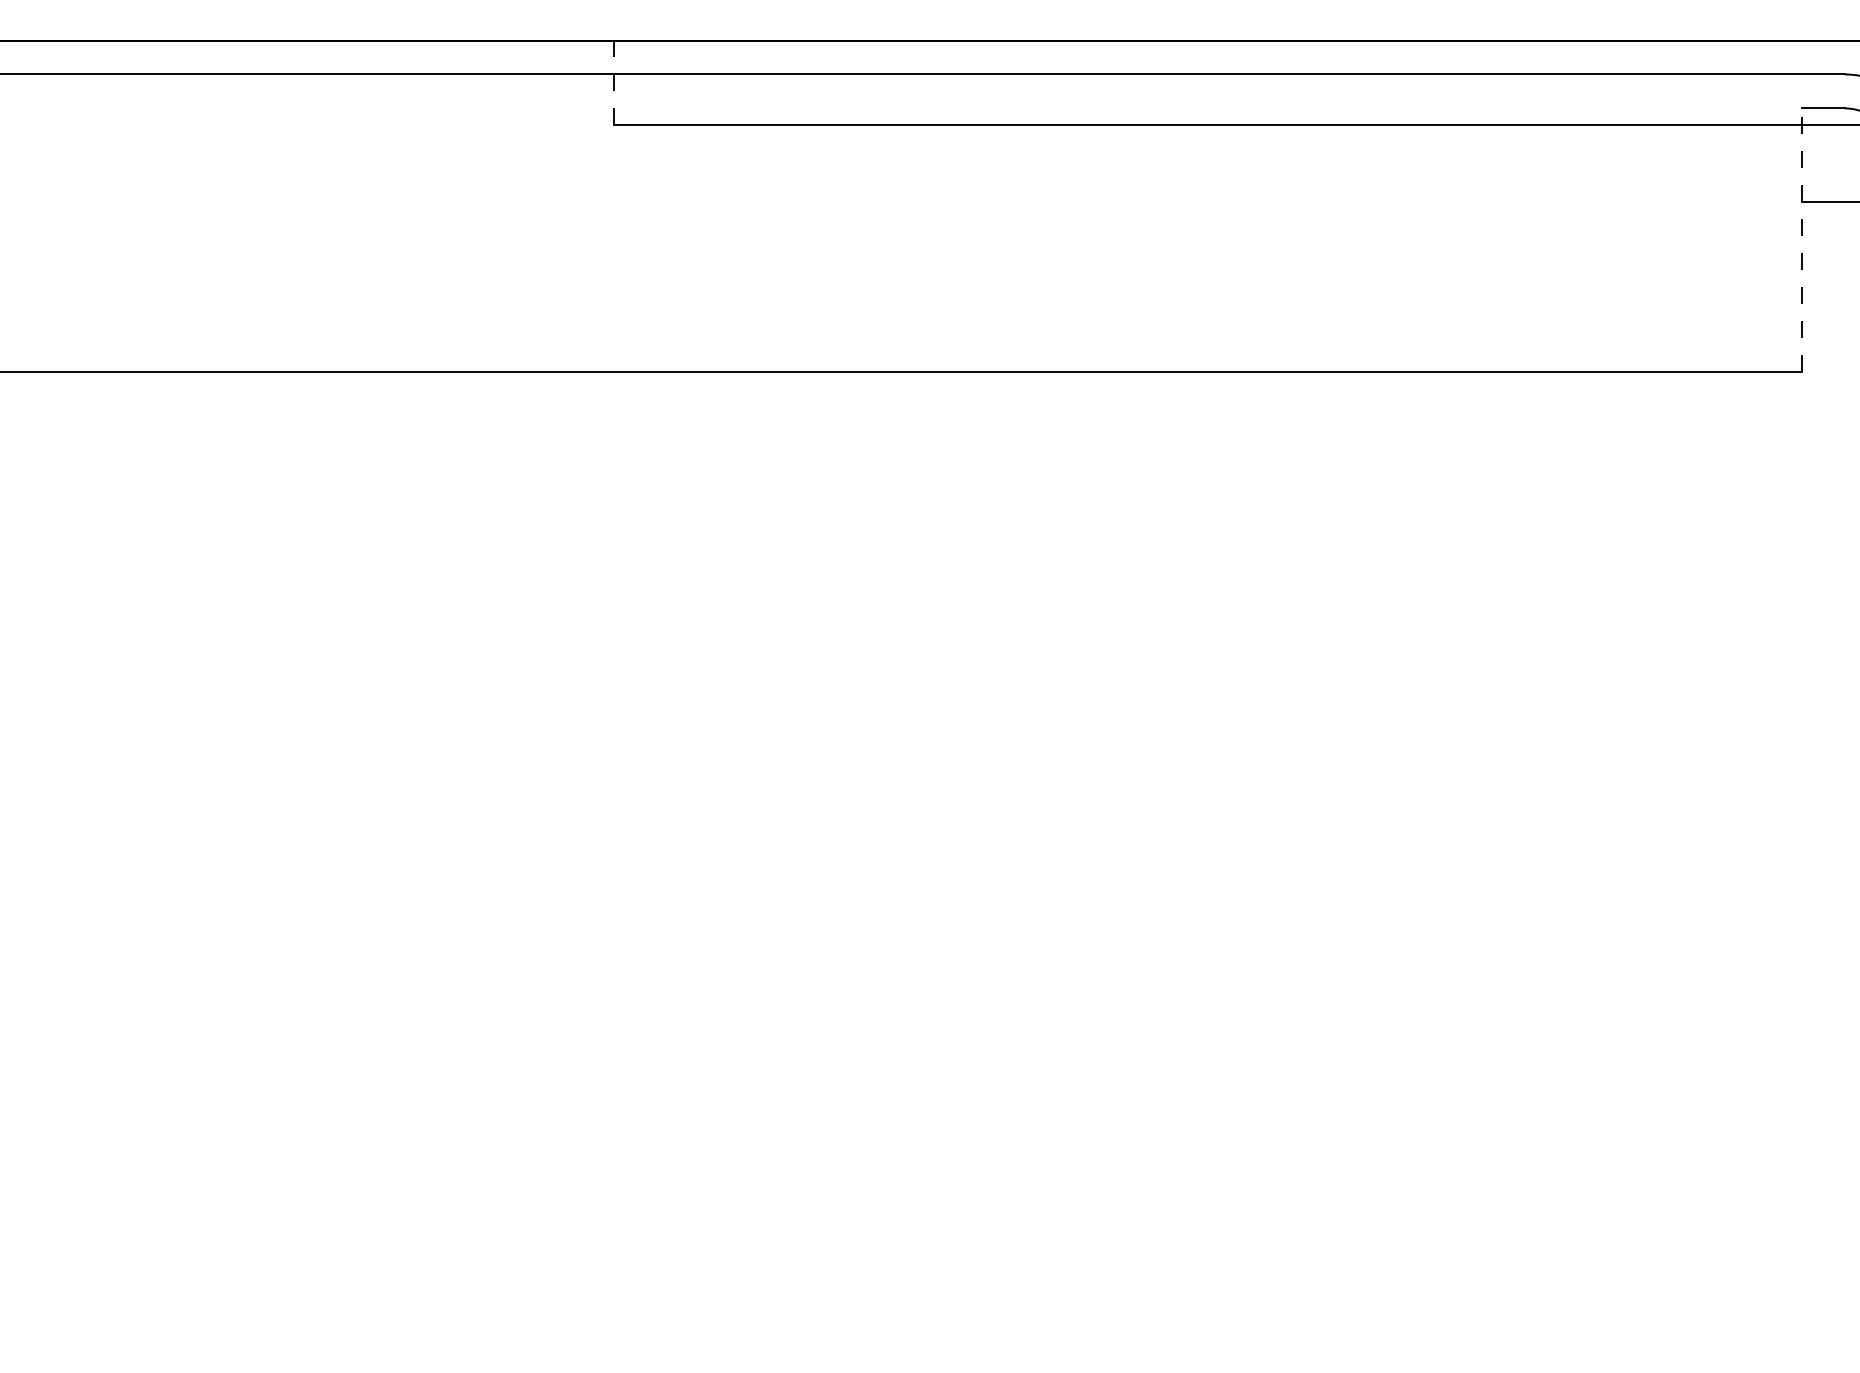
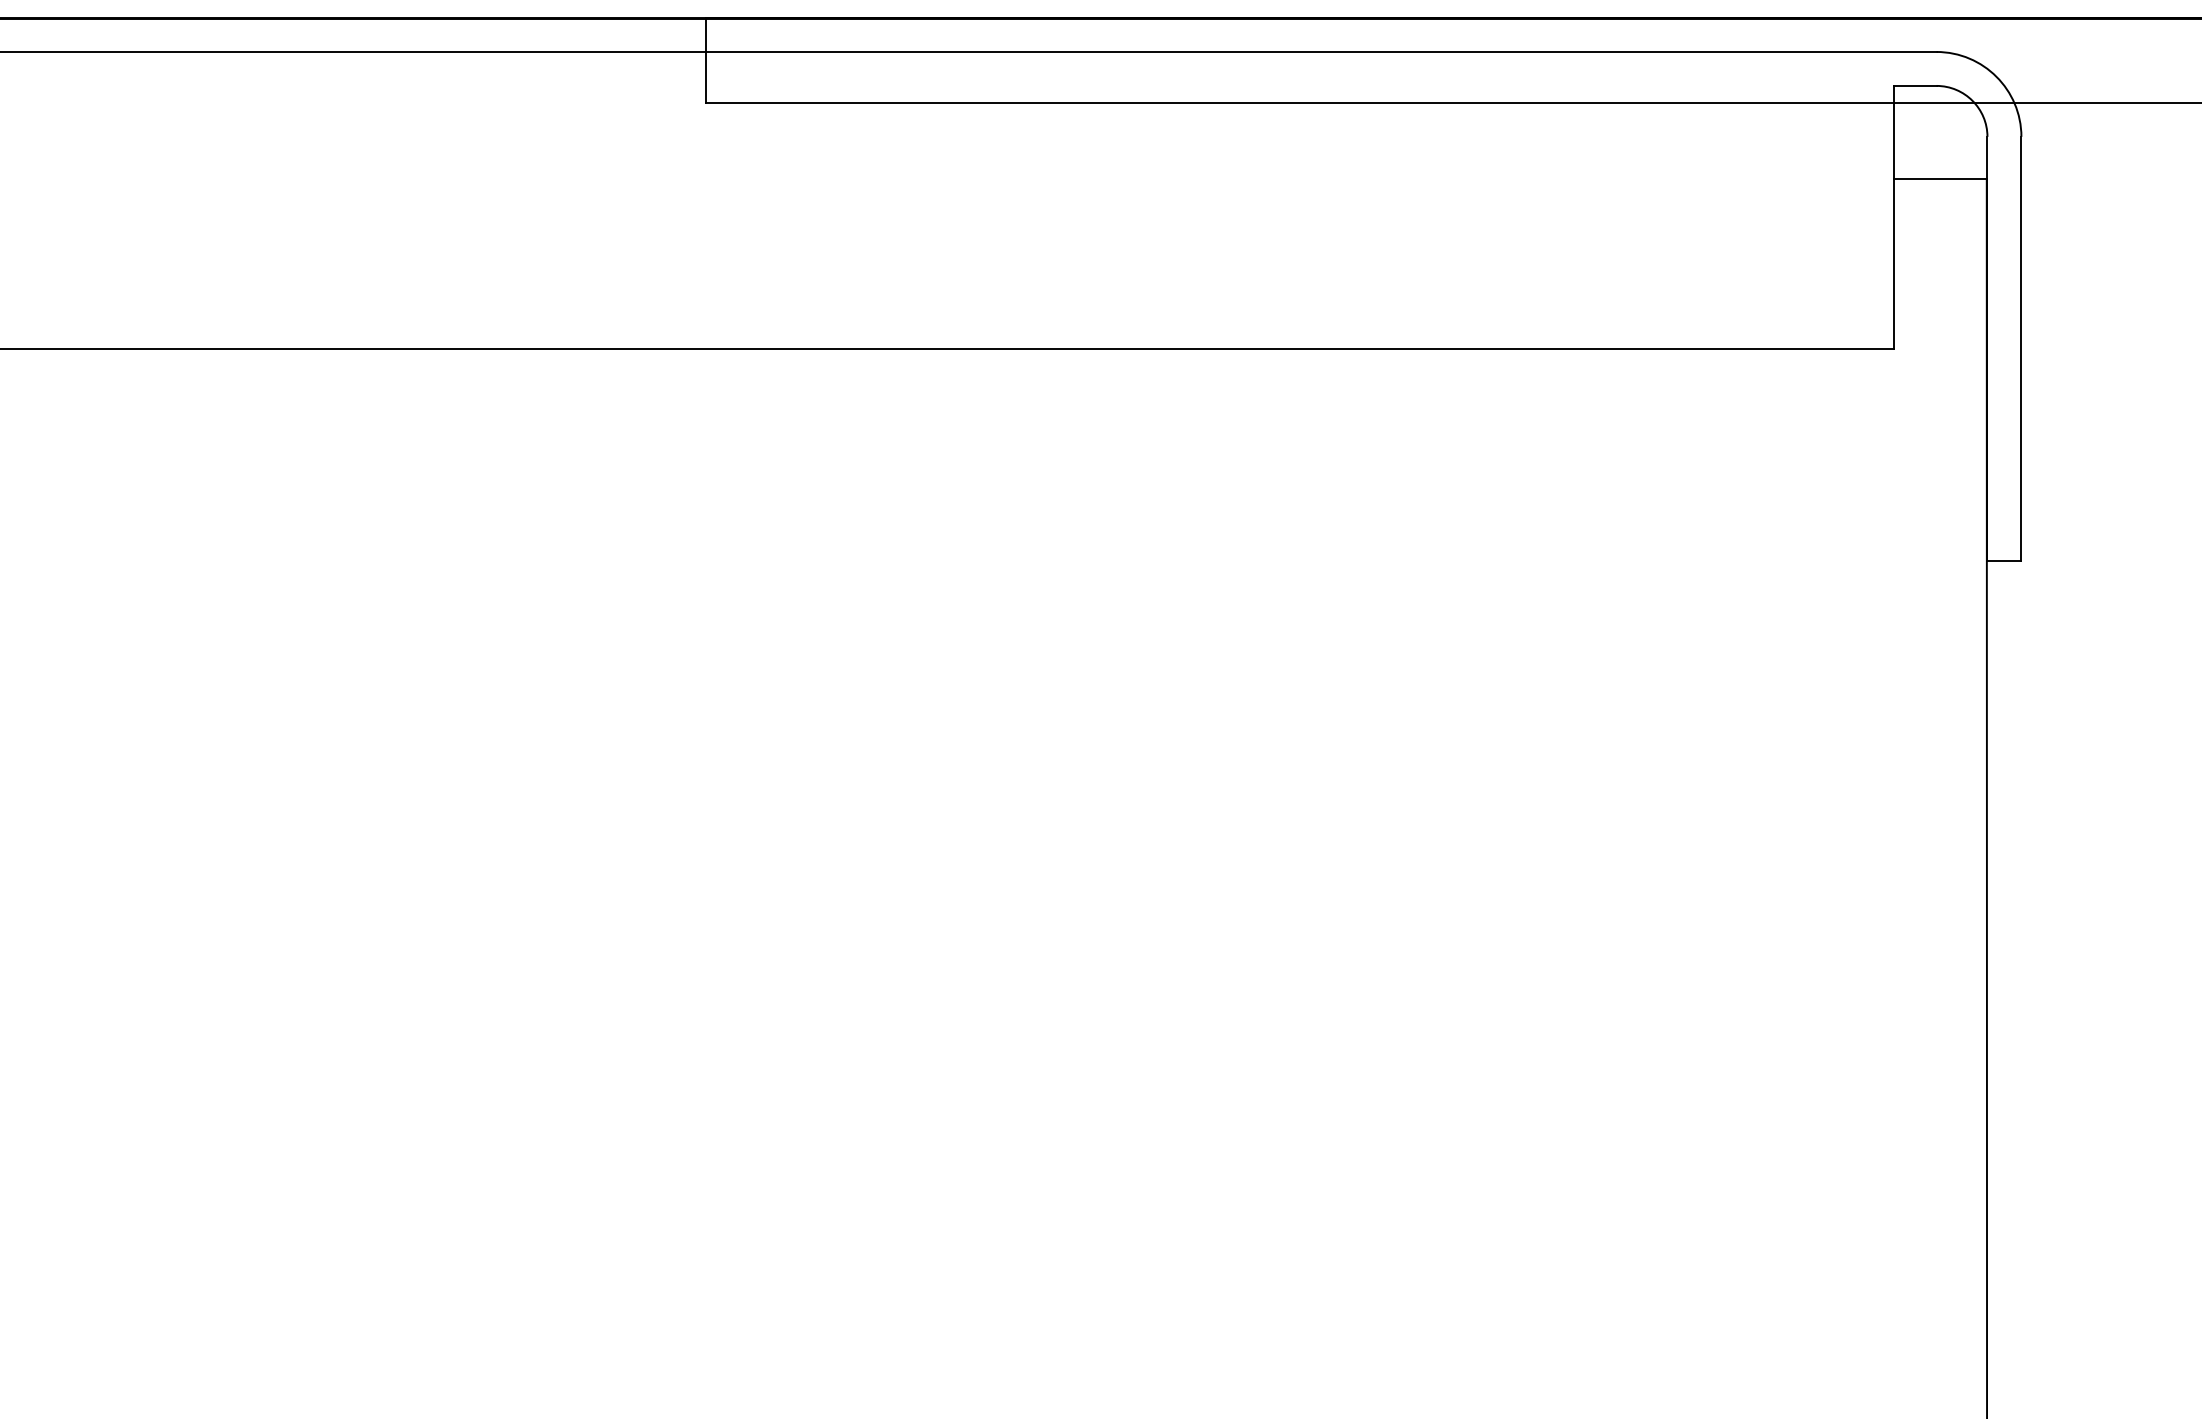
line: (614, 82) -> (706, 60), dashed -> solid
line: (1802, 239) -> (1894, 217), dashed -> solid

